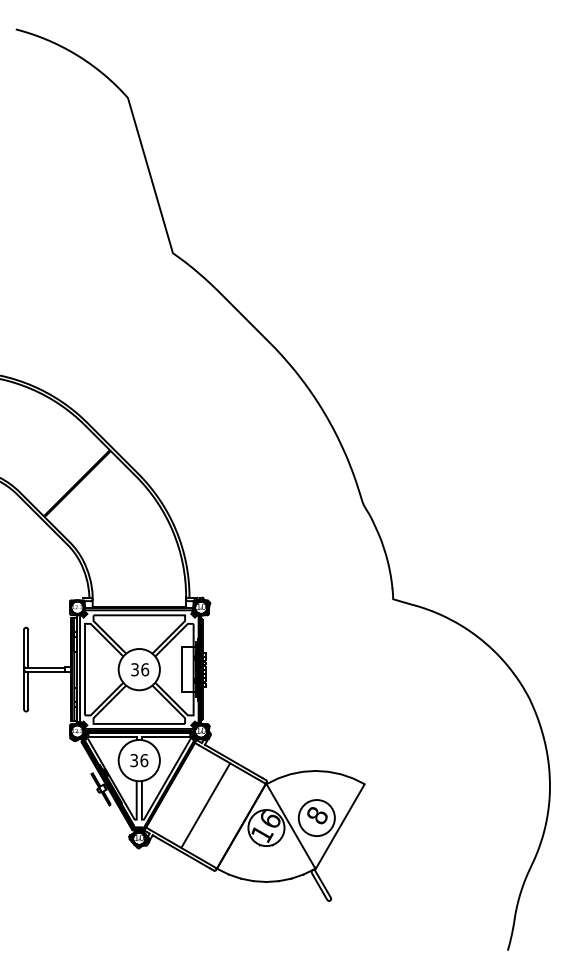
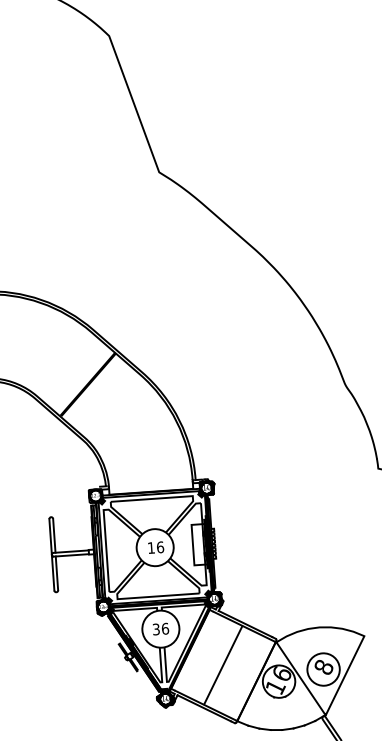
text: (134, 669) -> (150, 547), 36 -> 16

